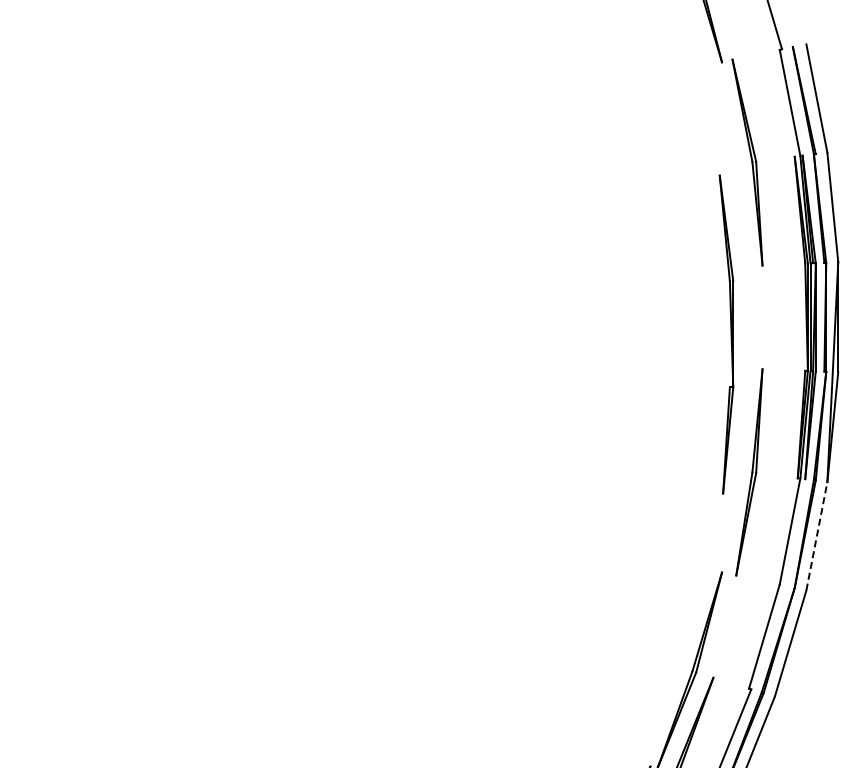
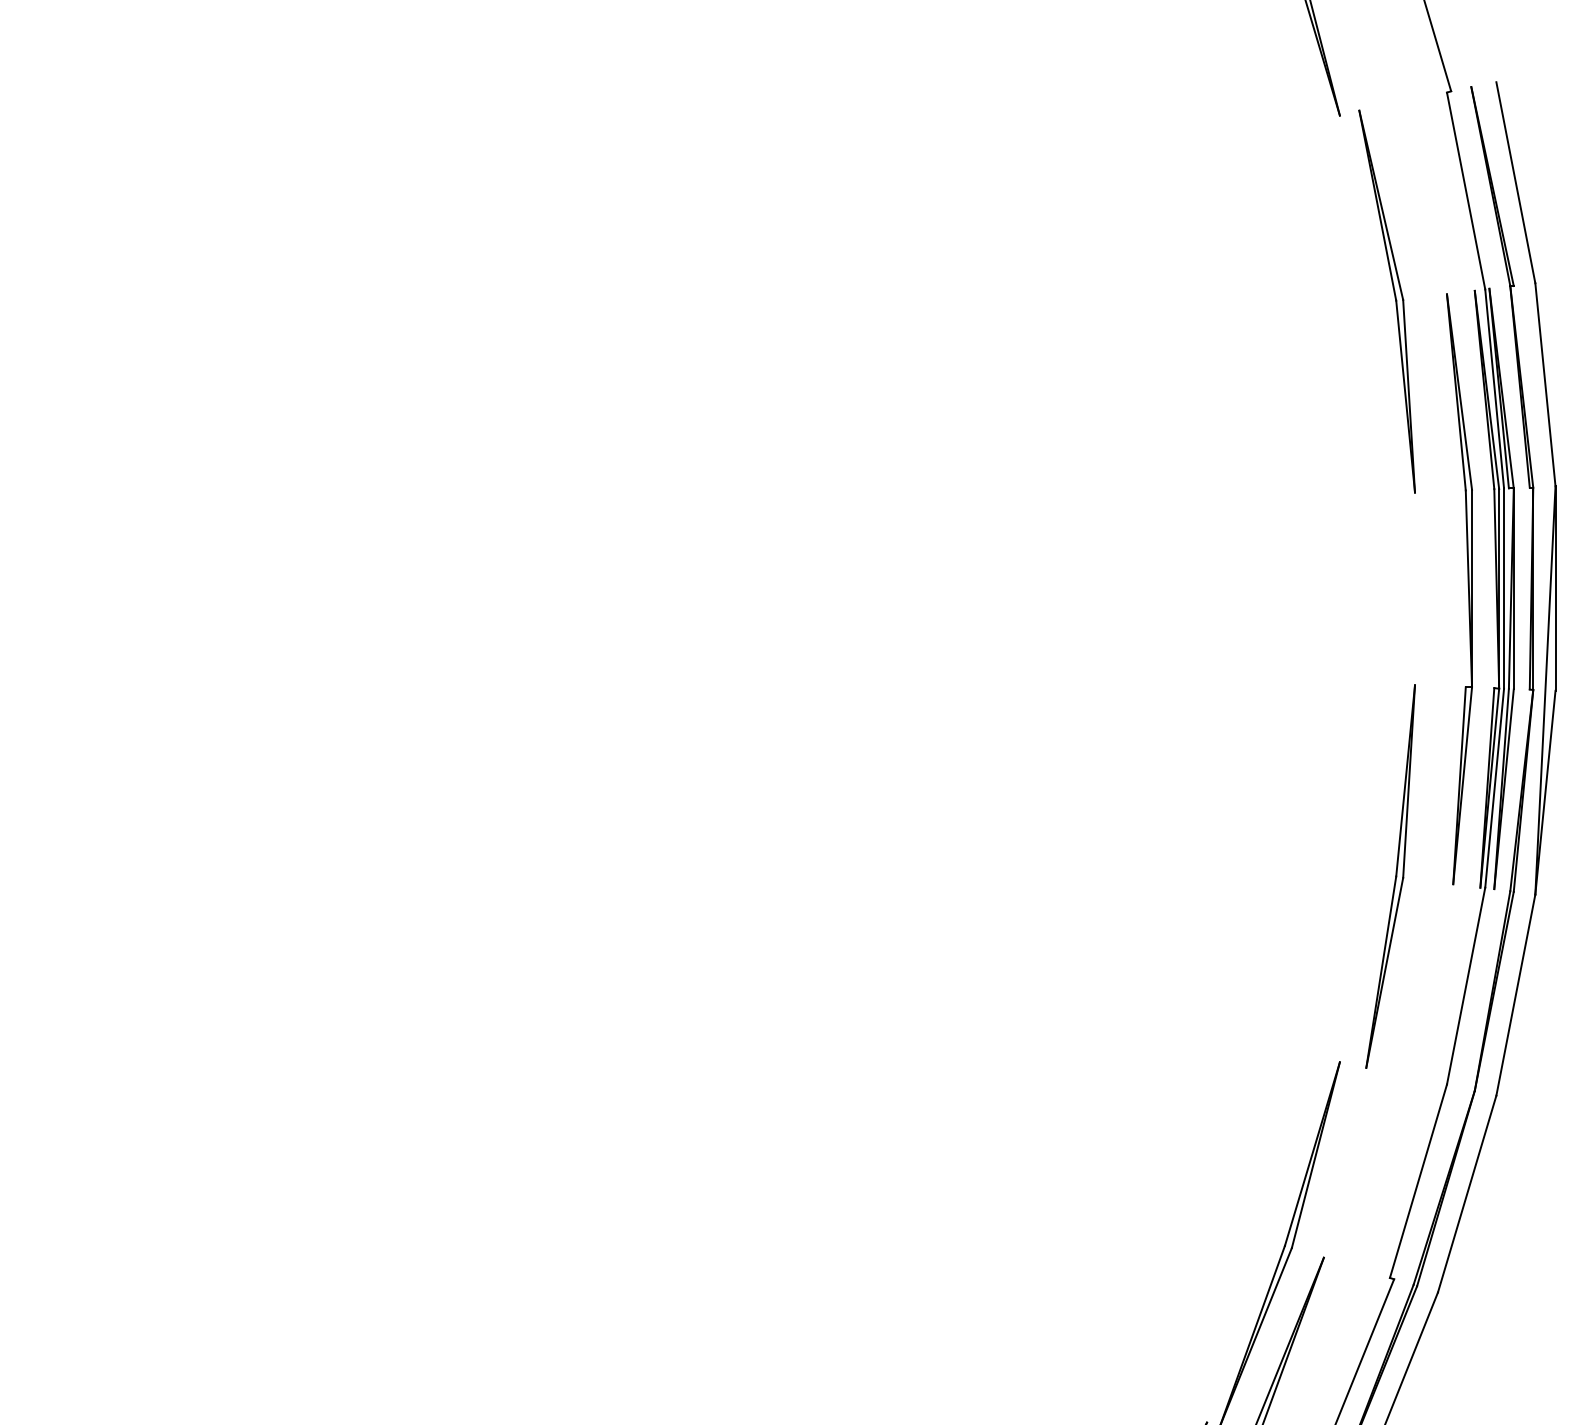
part: (726, 334) -> (1459, 589), moved
line: (816, 535) -> (1515, 993), dashed -> solid

